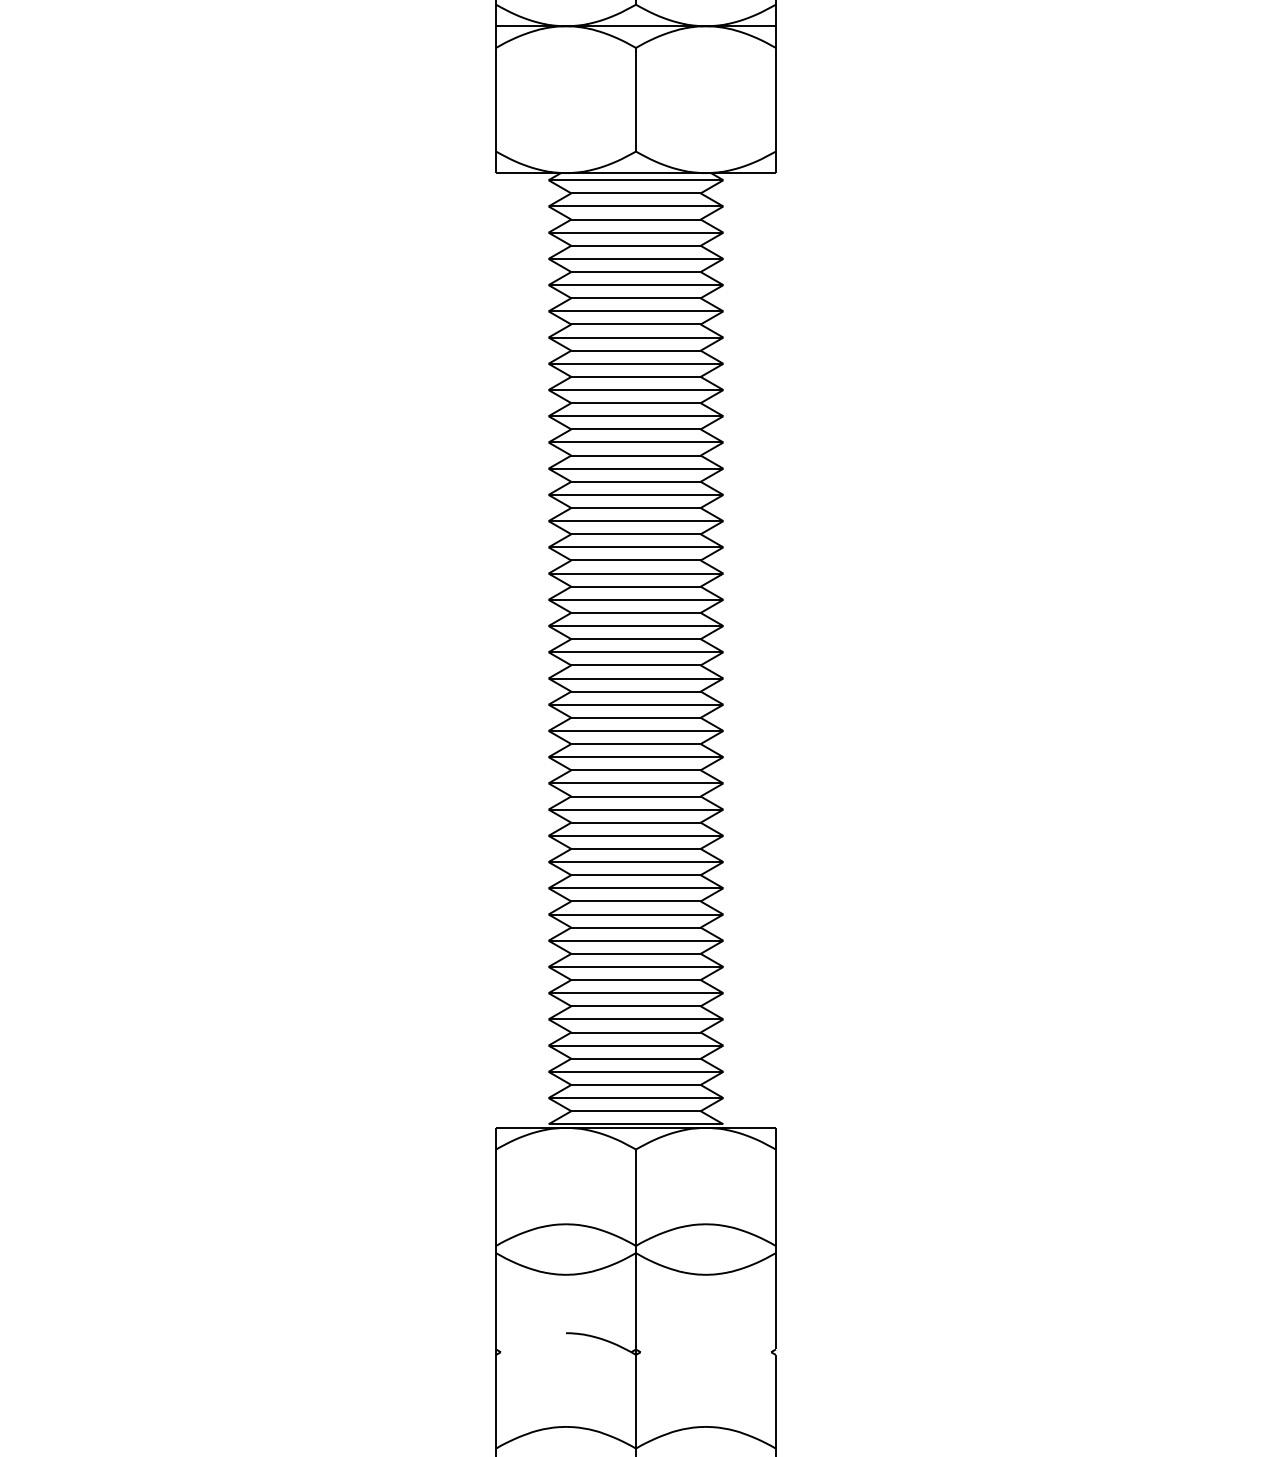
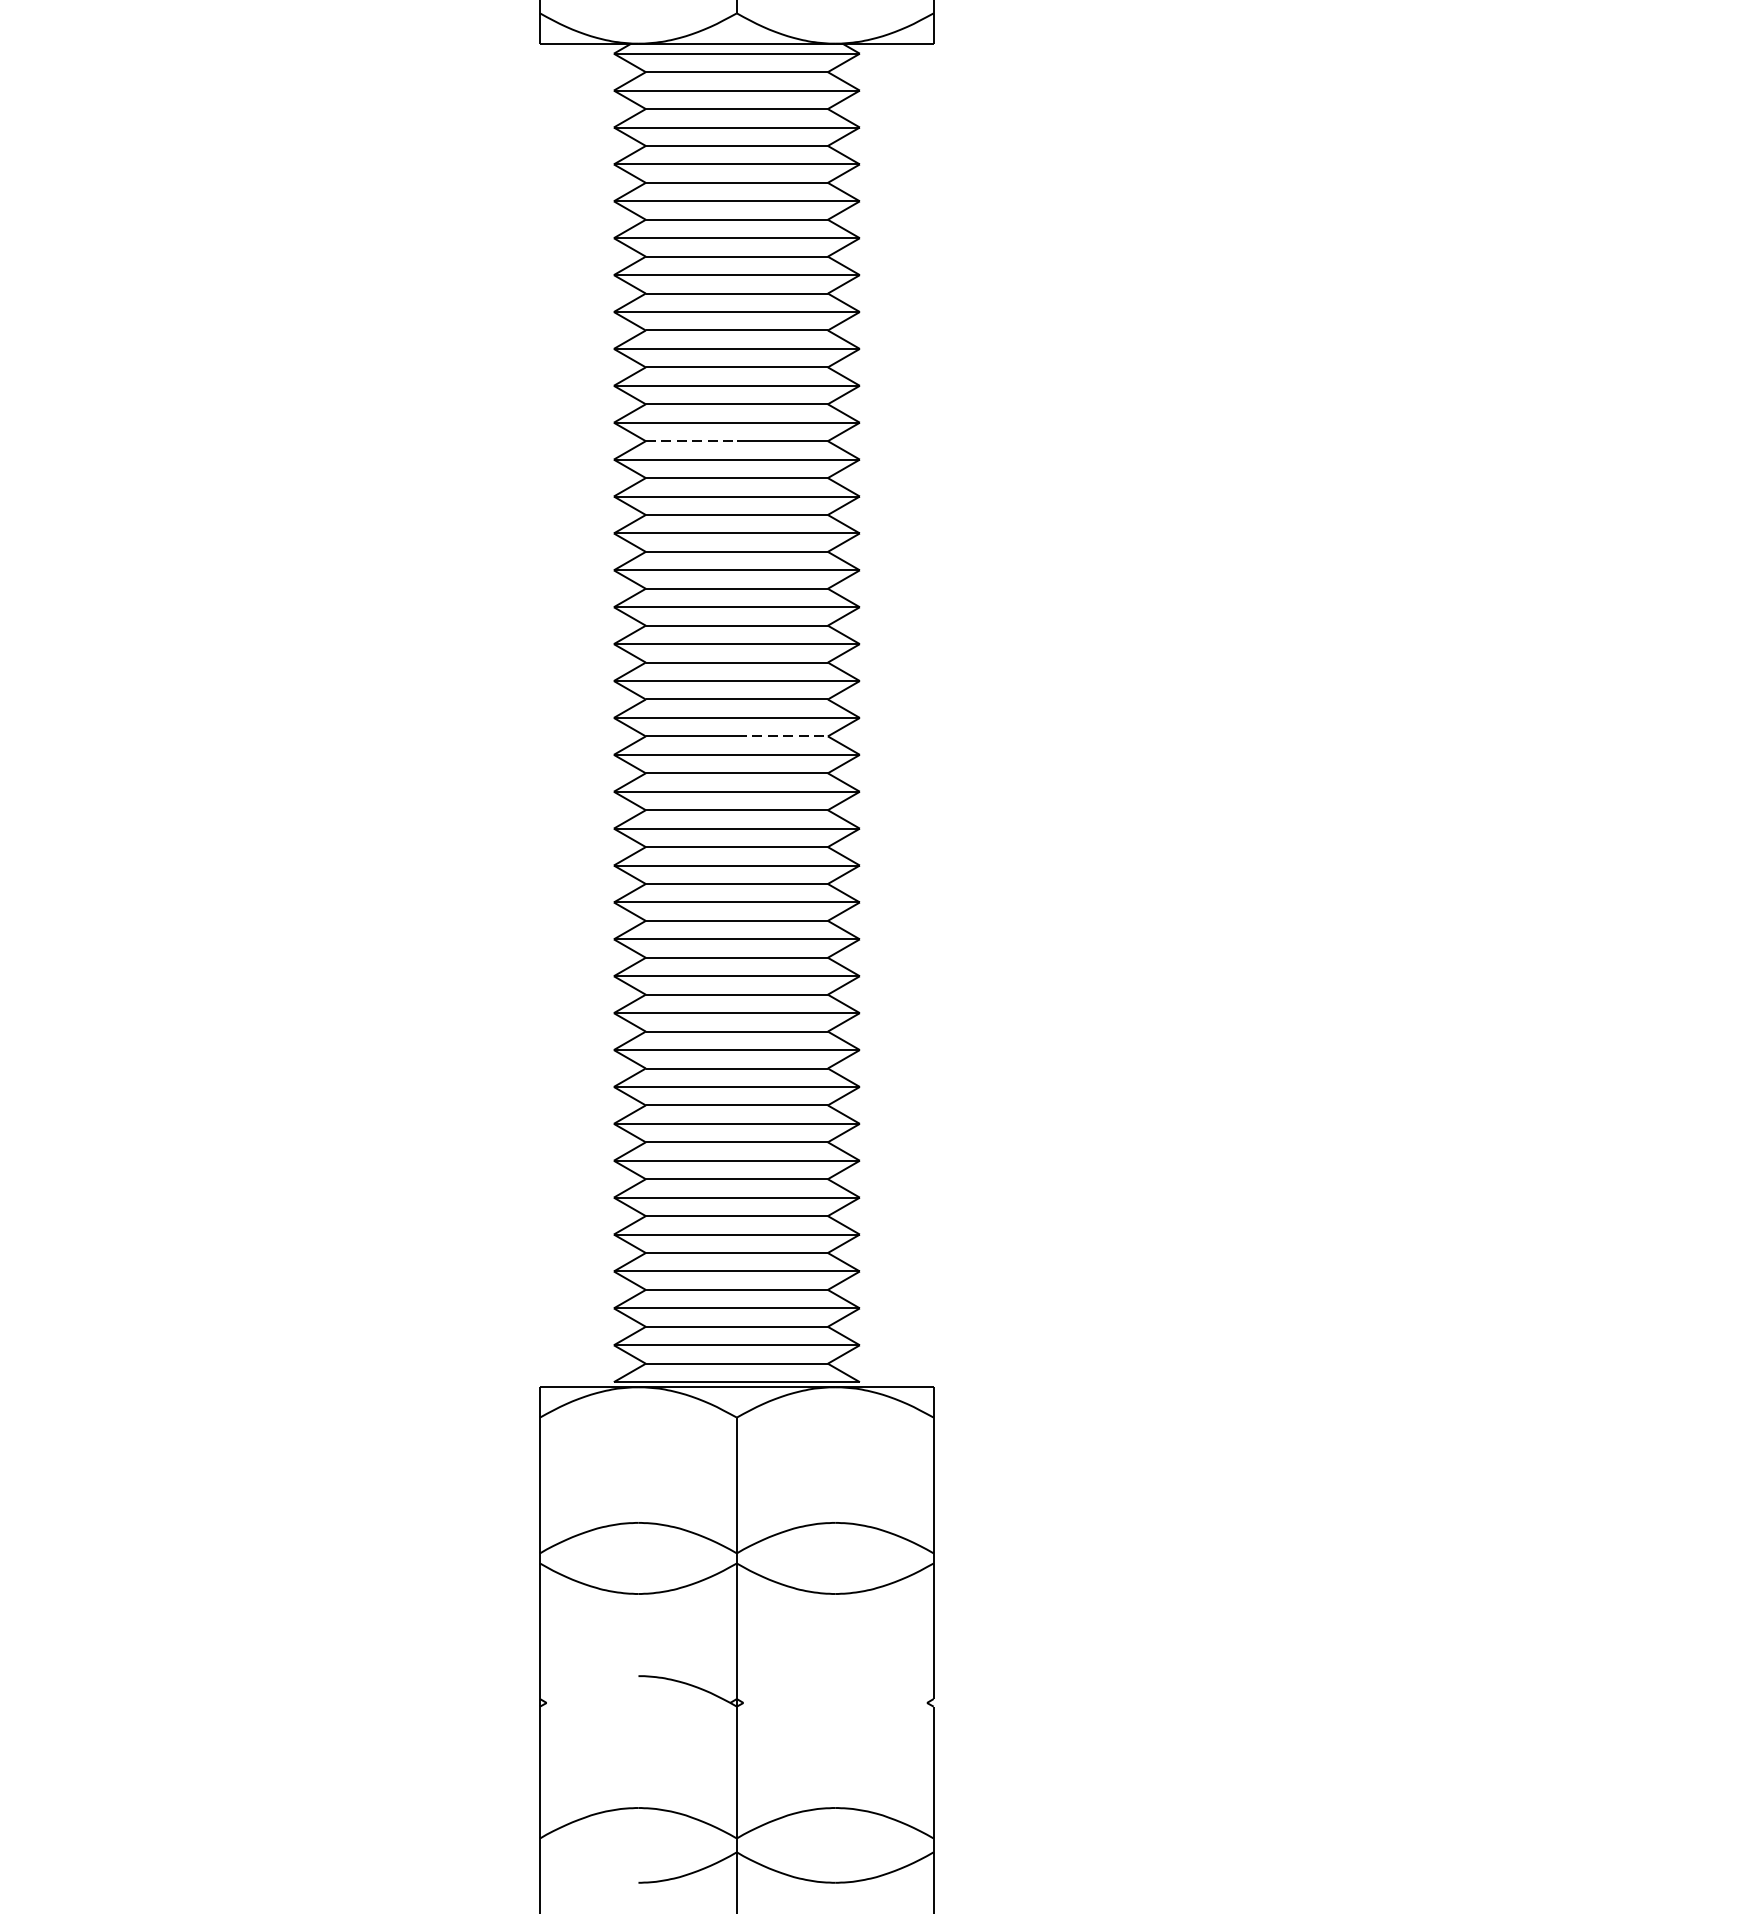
line: (604, 455) -> (692, 441), solid -> dashed
line: (668, 665) -> (782, 736), solid -> dashed

